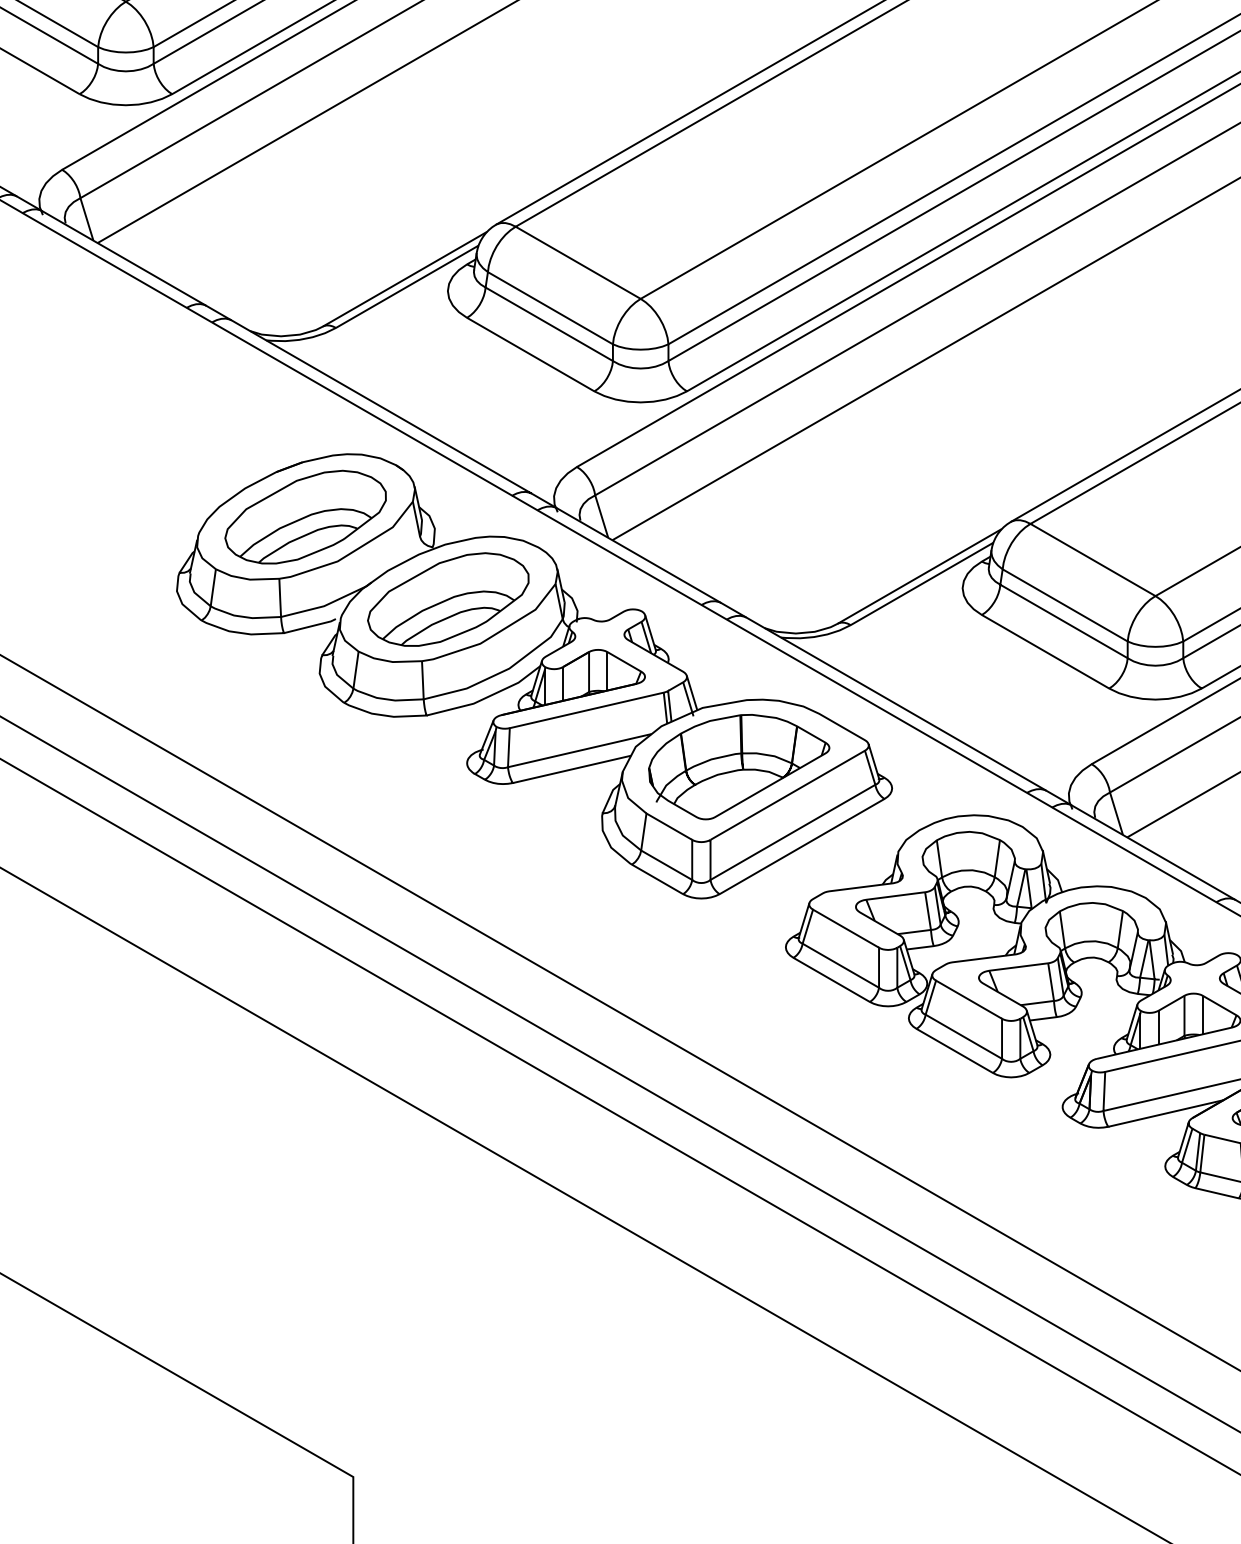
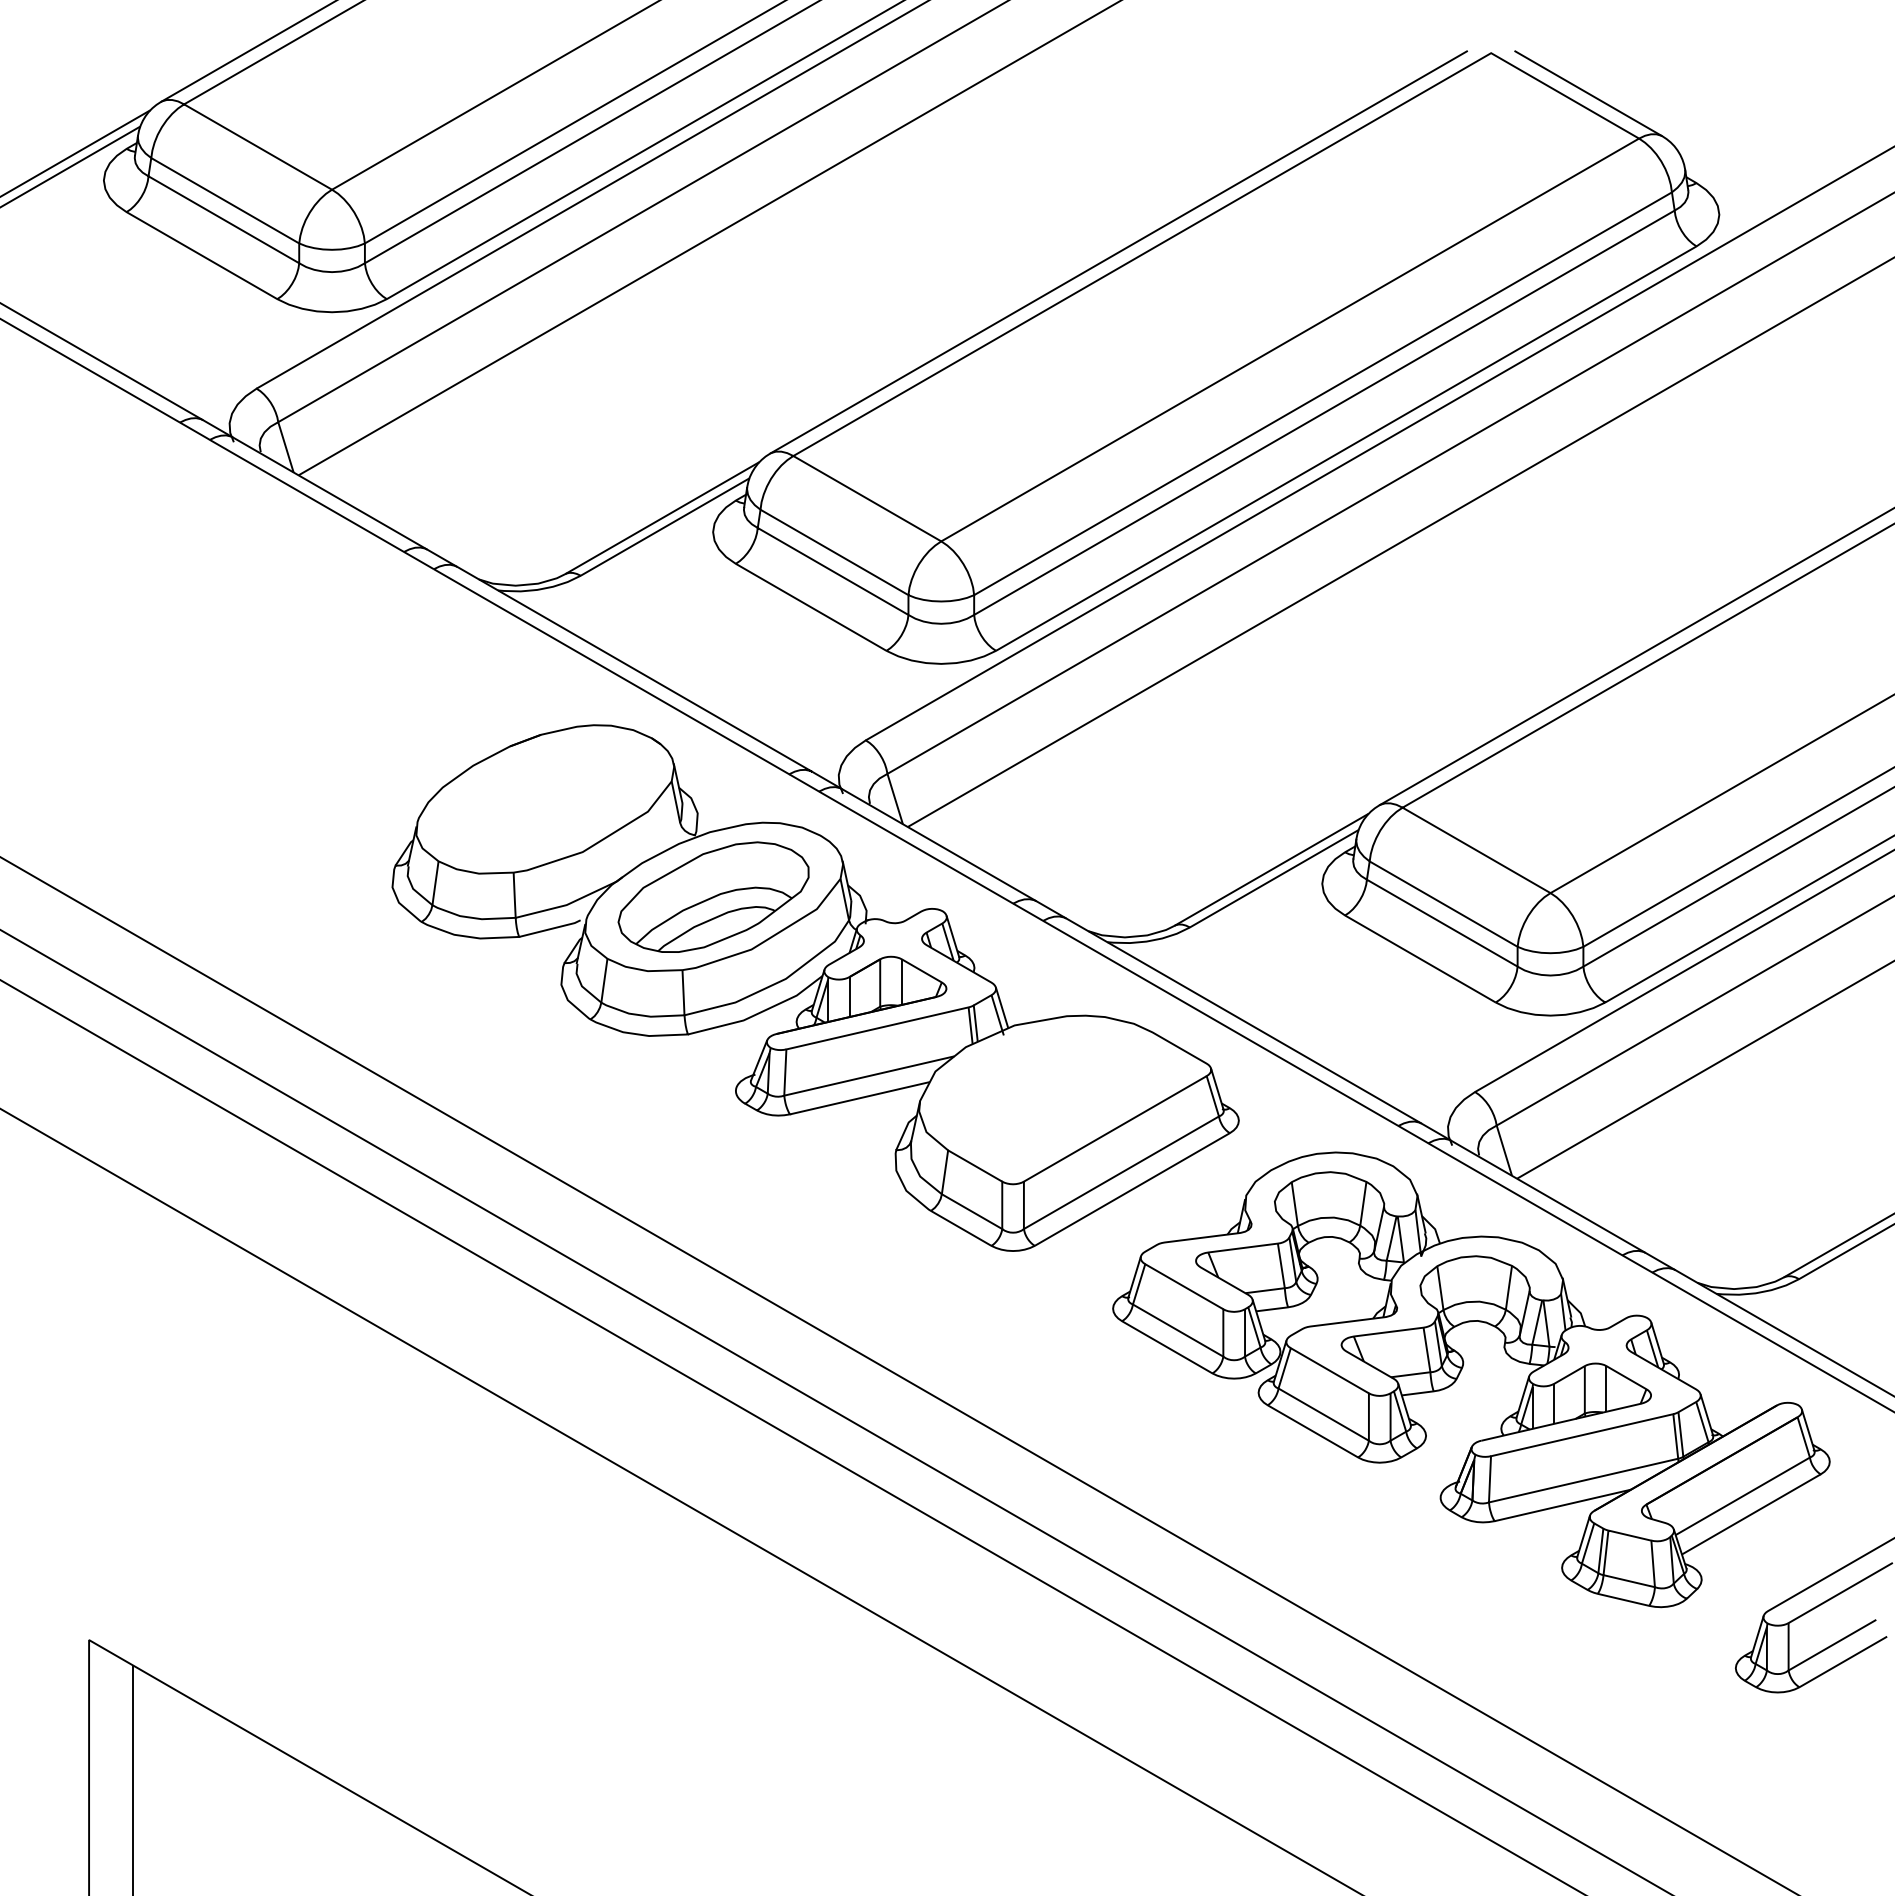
part: (305, 516) -> (544, 799), removed
part: (738, 767) -> (1057, 1095), removed

